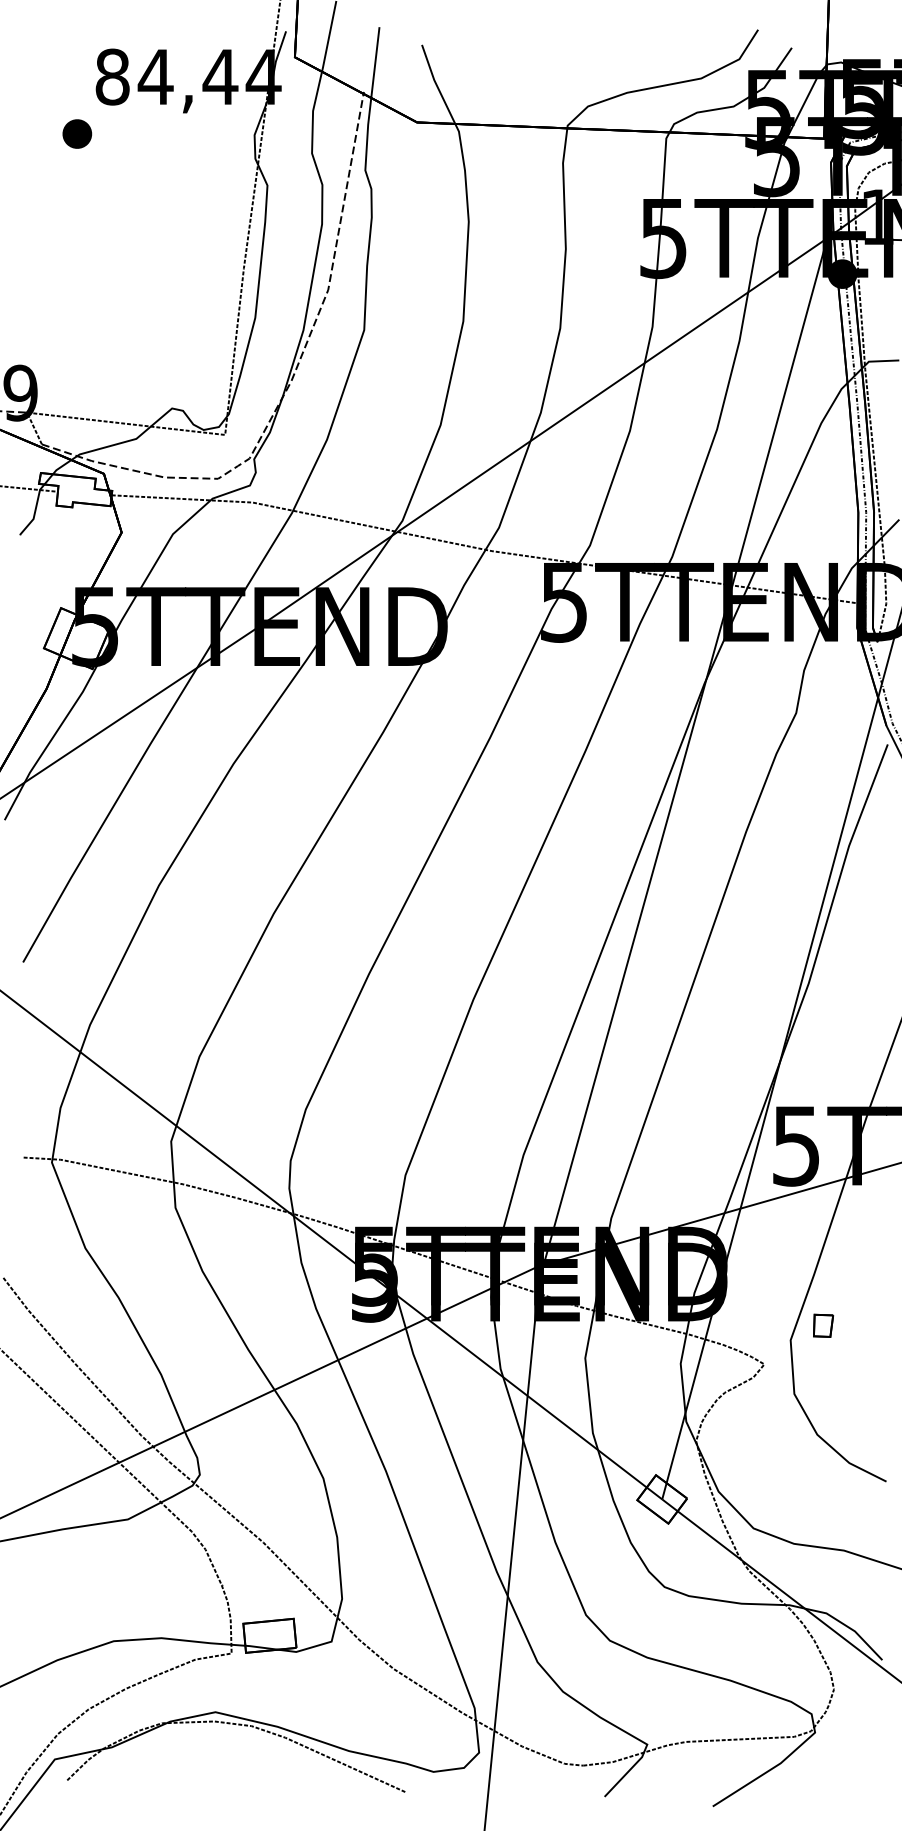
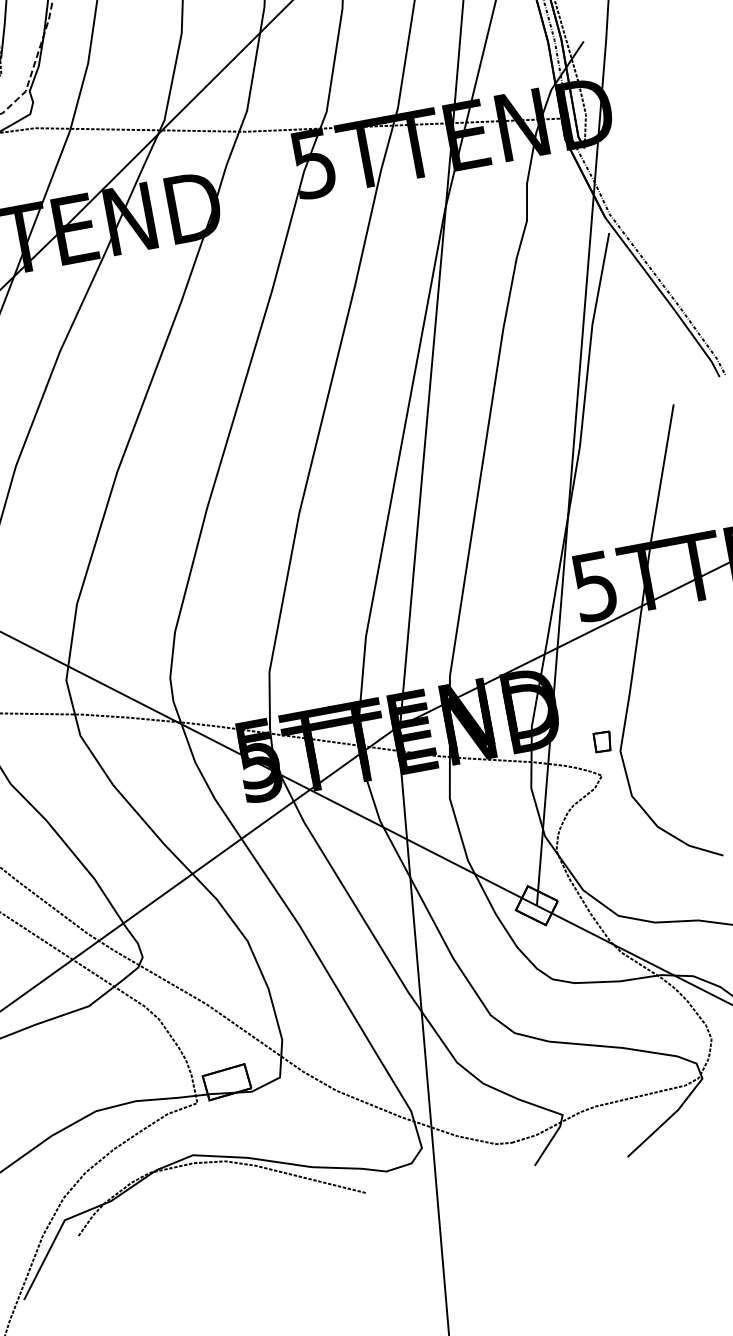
part: (823, 1325) -> (602, 741), moved

